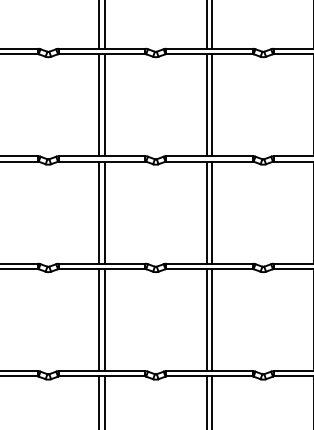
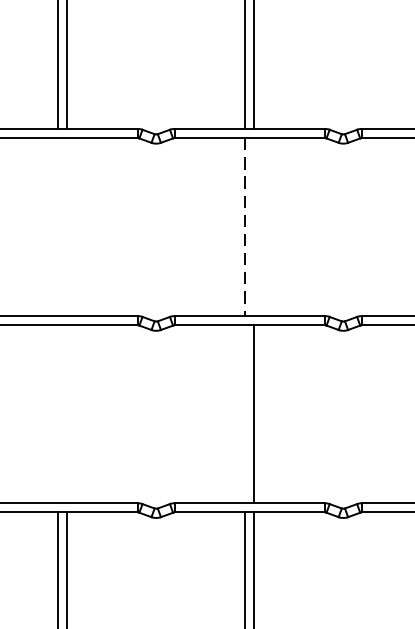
line: (99, 105) -> (58, 227), removed
line: (104, 105) -> (66, 227), removed
line: (206, 105) -> (244, 227), solid -> dashed
line: (212, 105) -> (254, 227), removed
line: (99, 212) -> (58, 414), removed
line: (104, 212) -> (66, 414), removed
line: (206, 212) -> (244, 414), removed

